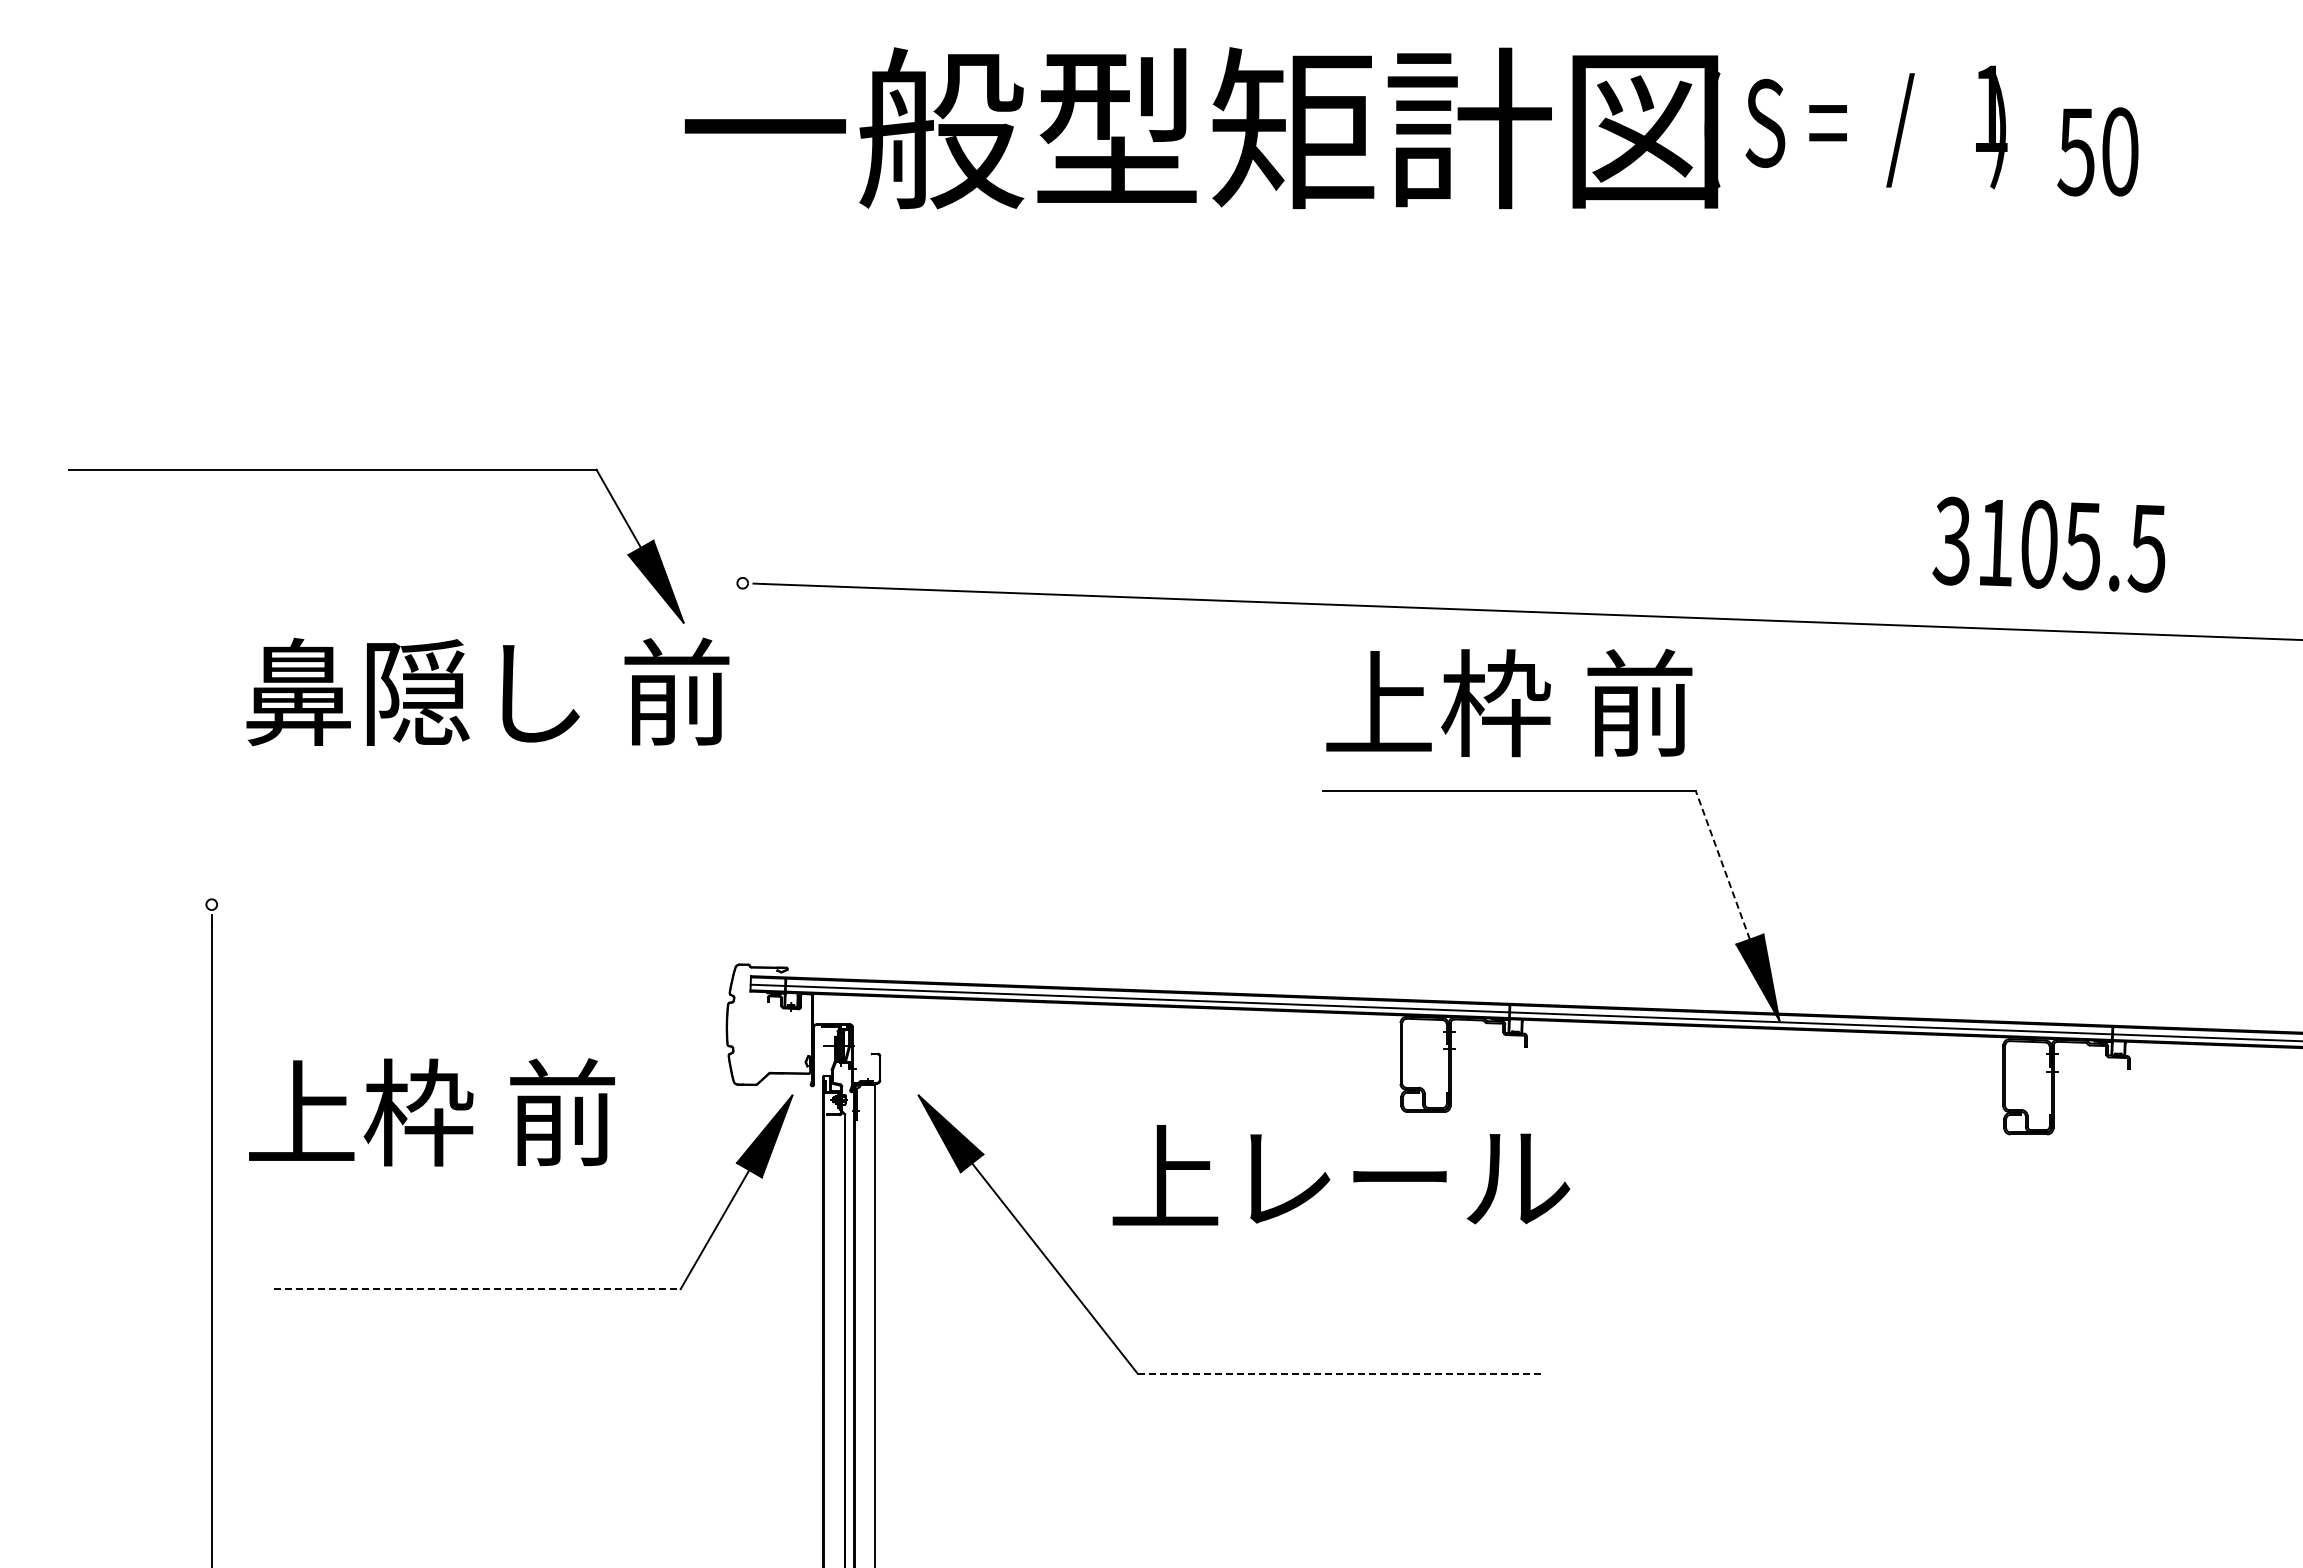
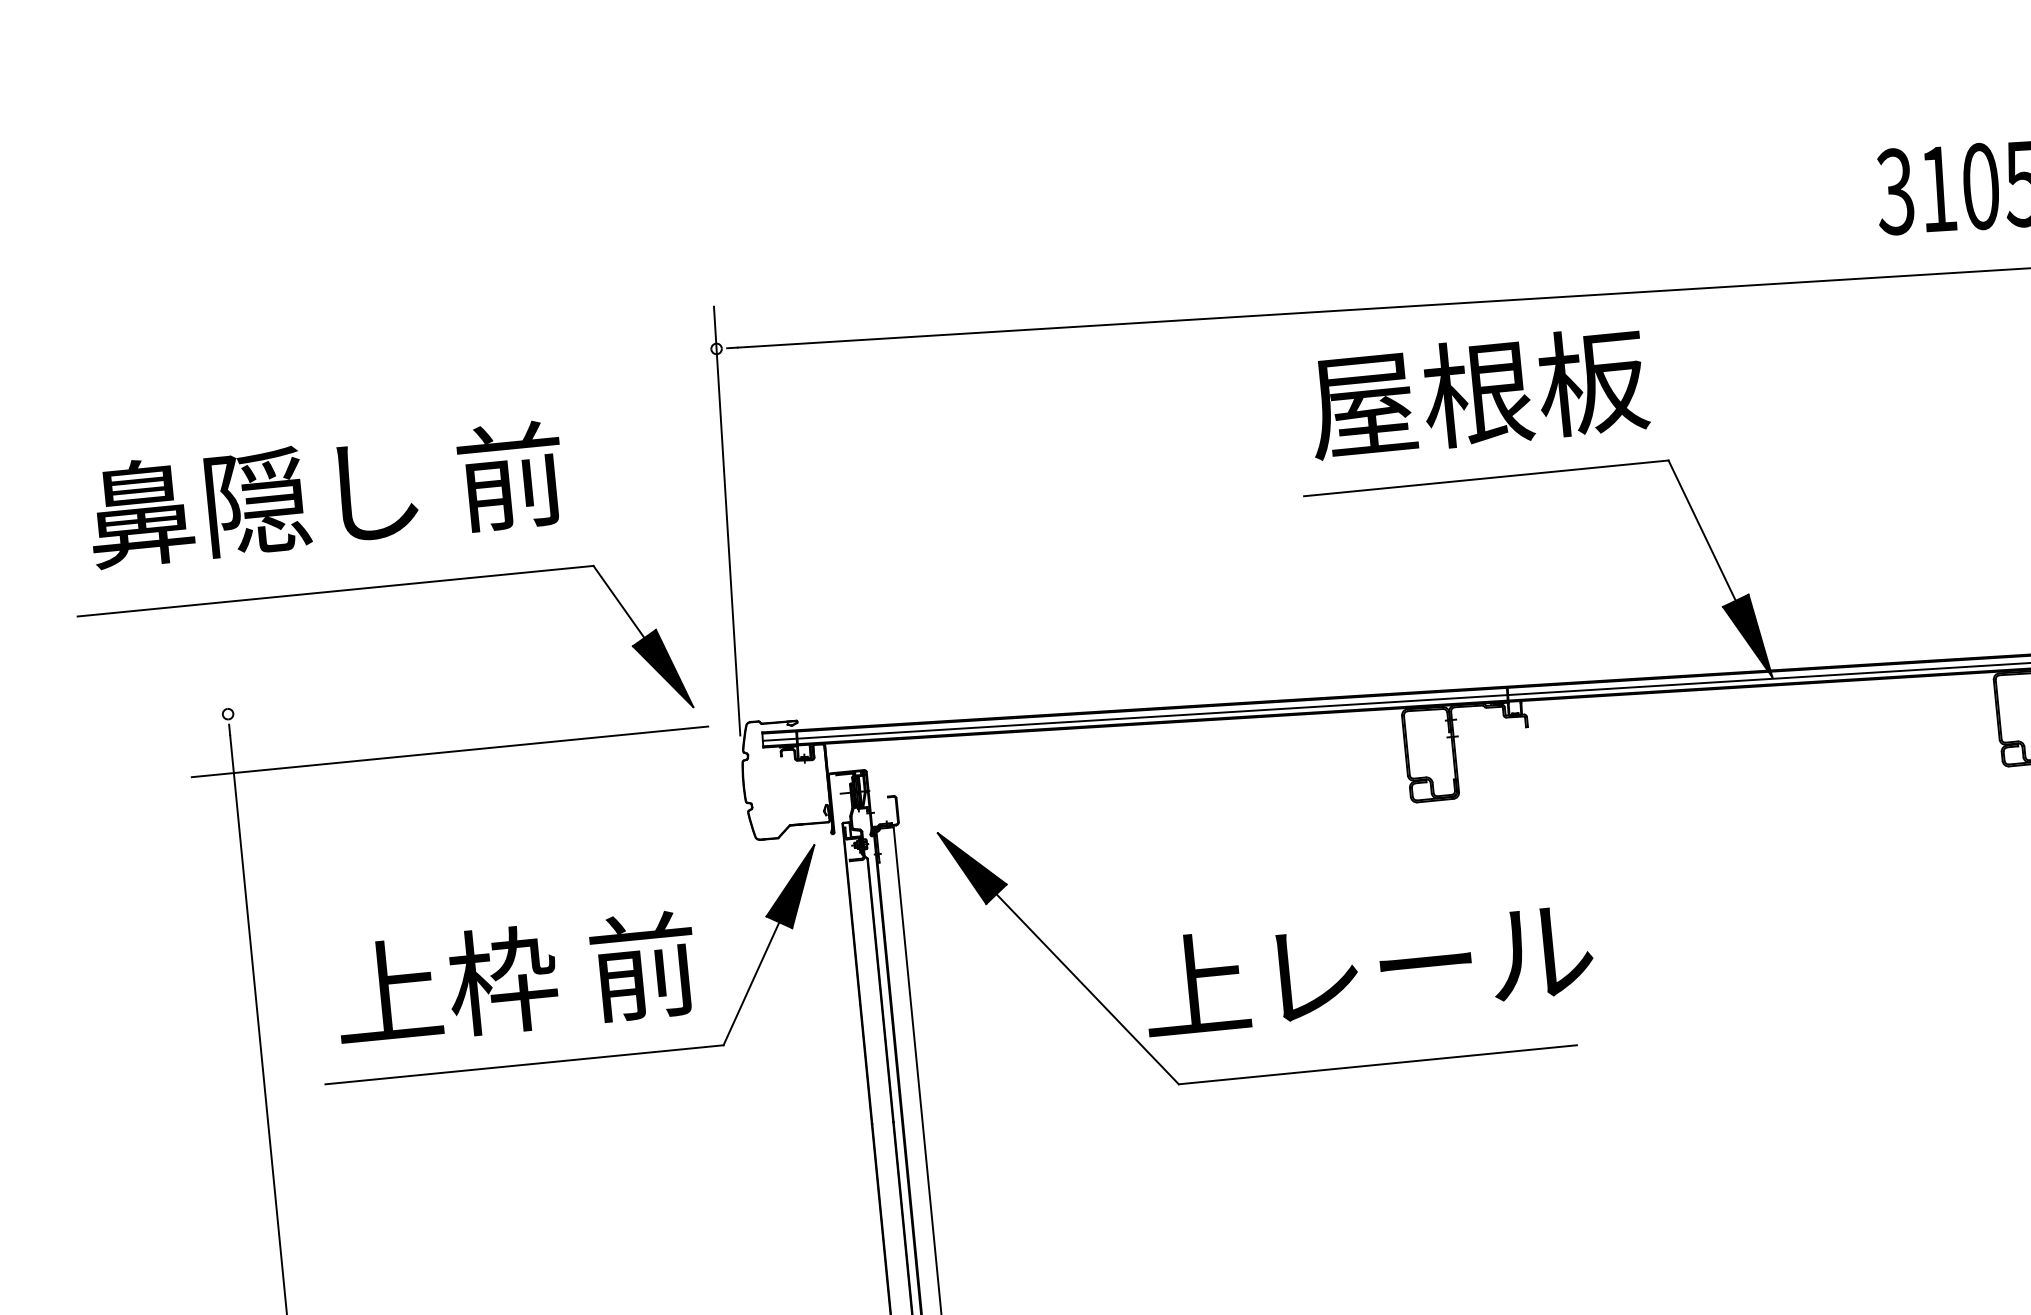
part: (376, 470) -> (378, 587), moved
text: (487, 691) -> (325, 494), moved
text: (1509, 702) -> (1477, 392), 上枠 前 -> 屋根板
line: (736, 758) -> (727, 520), added
line: (1722, 864) -> (1701, 530), dashed -> solid
line: (432, 964) -> (449, 751), added
text: (431, 1112) -> (515, 979), moved
text: (1341, 1175) -> (1368, 966), moved
line: (477, 1289) -> (524, 1065), dashed -> solid
line: (1341, 1373) -> (1377, 1064), dashed -> solid

